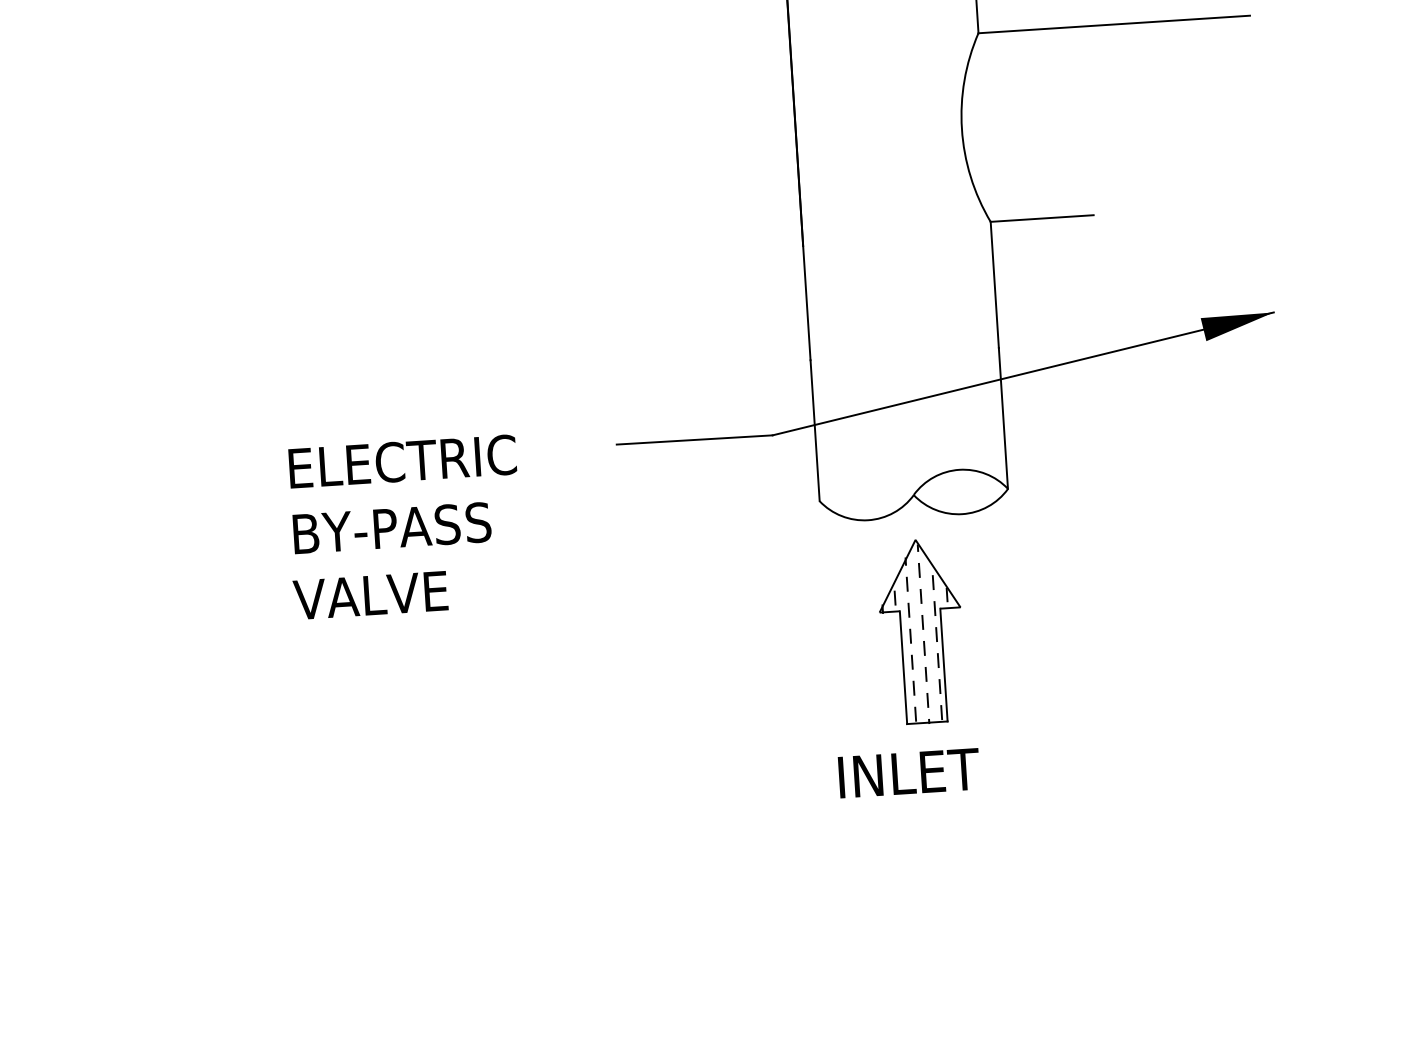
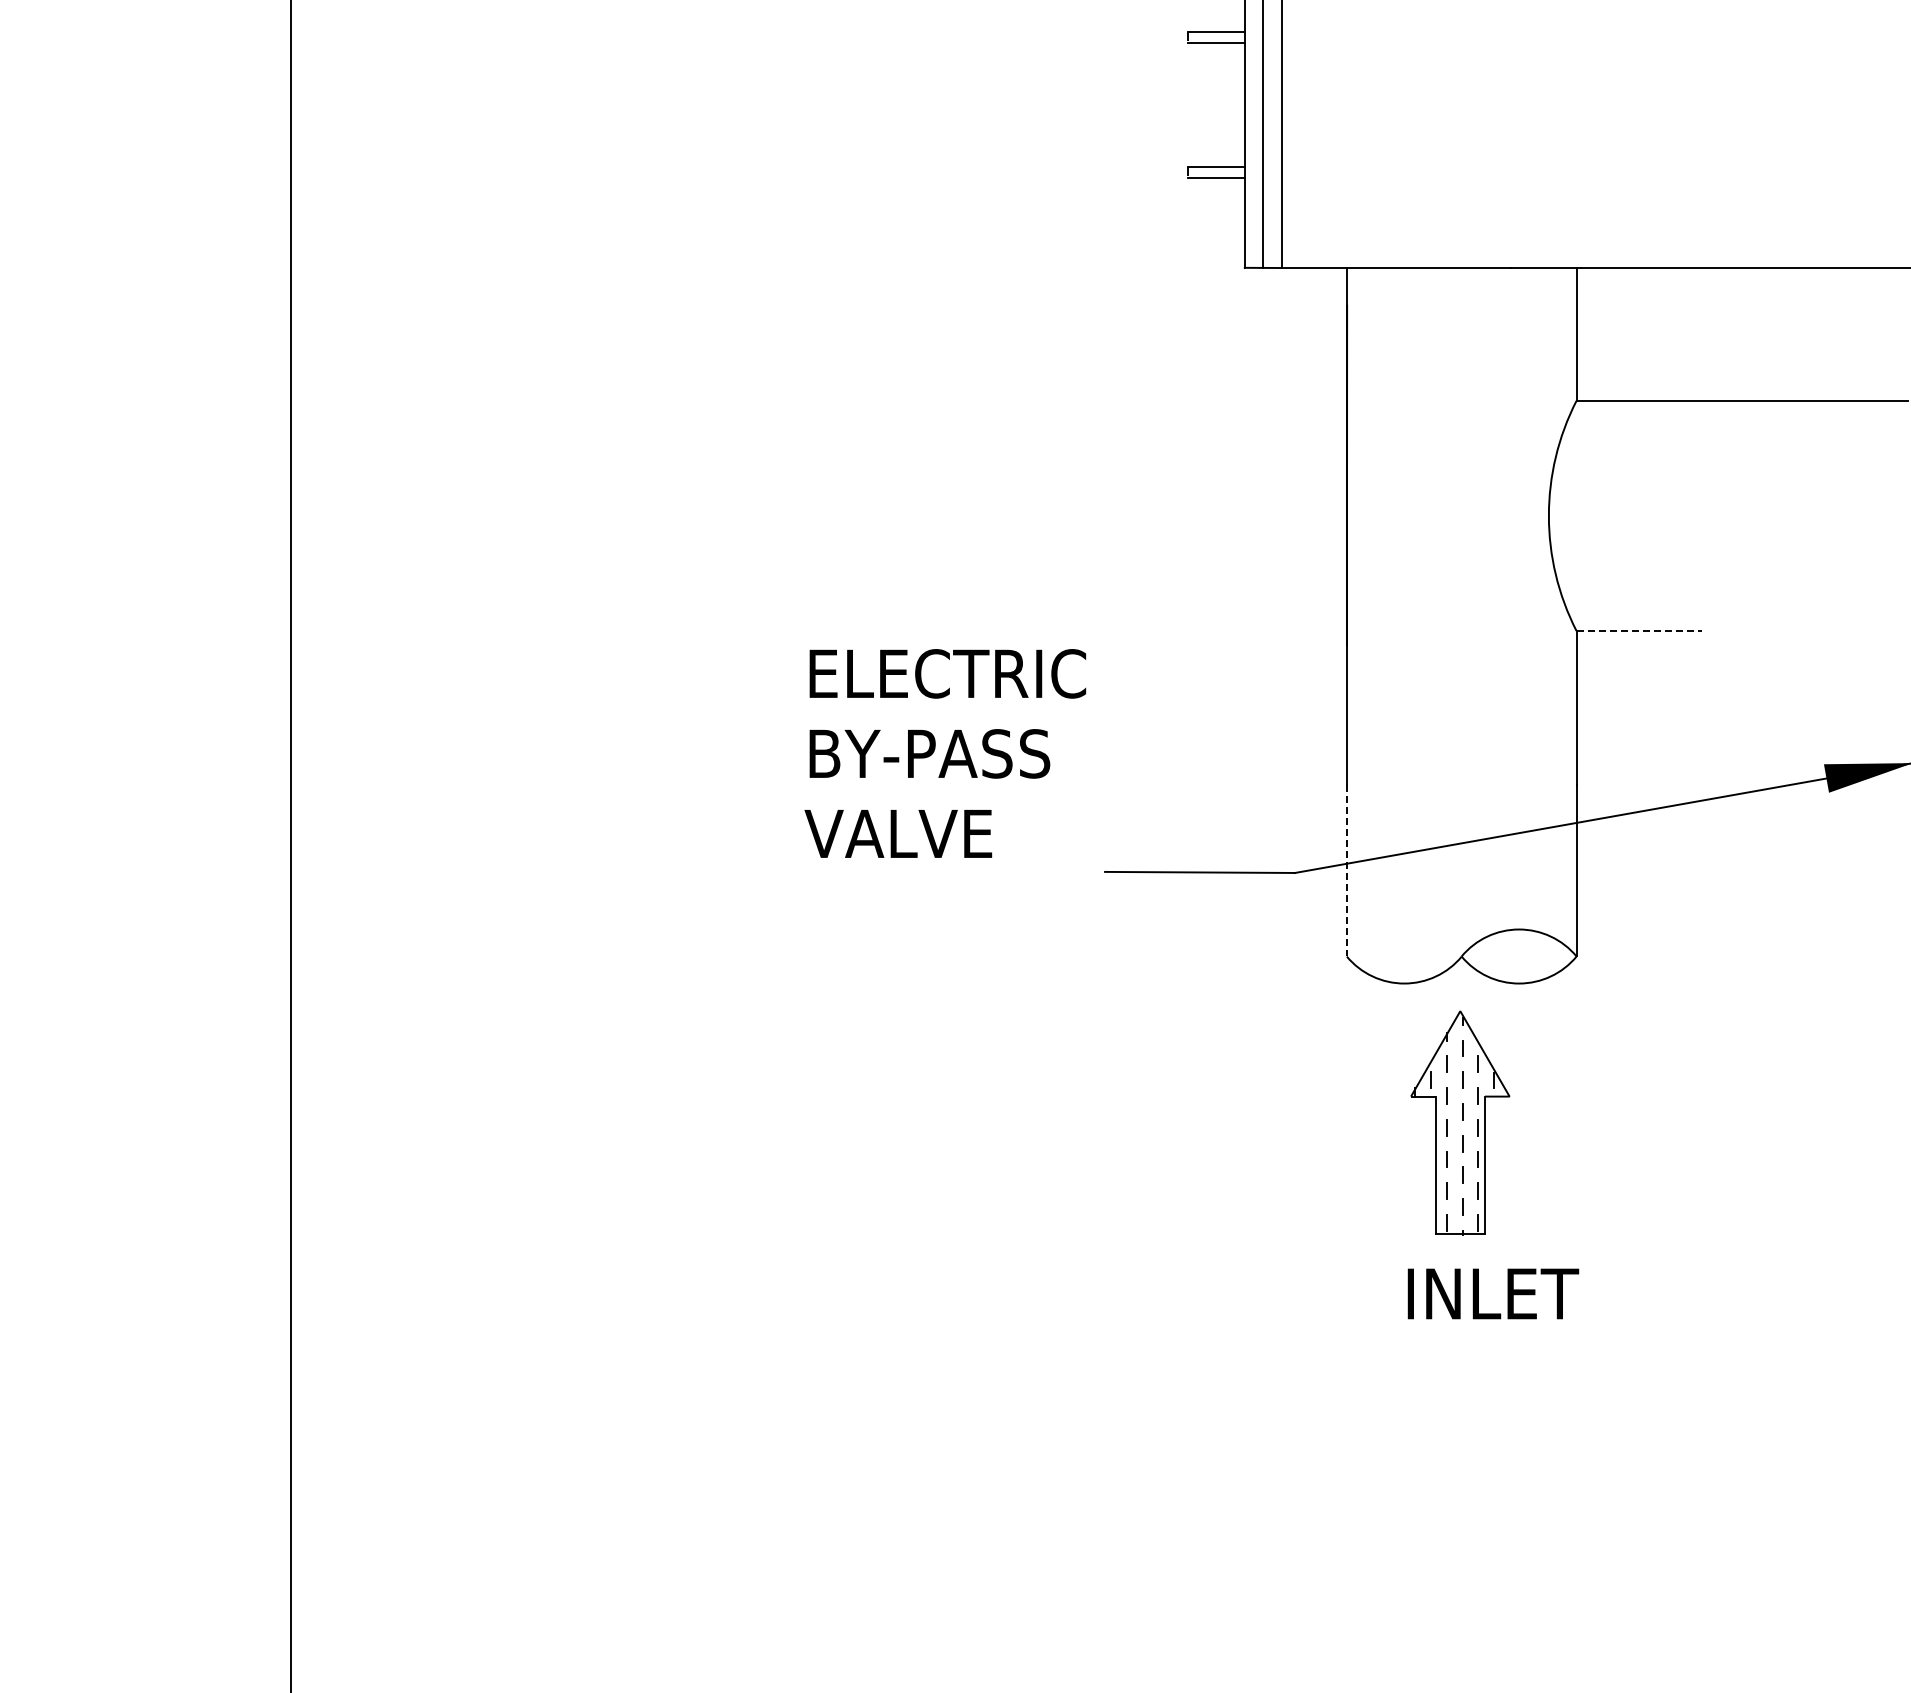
line: (1042, 218) -> (1639, 630), solid -> dashed
line: (814, 430) -> (1346, 870), solid -> dashed
text: (405, 527) -> (945, 753), moved
text: (909, 772) -> (1493, 1293), moved

